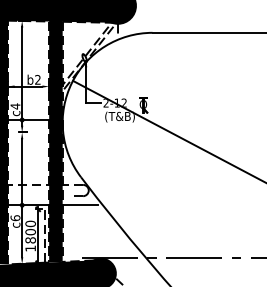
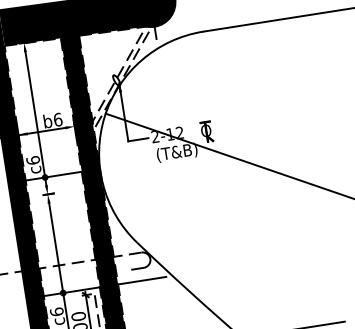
text: (37, 79) -> (57, 119), b2 -> b6
text: (15, 106) -> (33, 160), c4 -> c6

